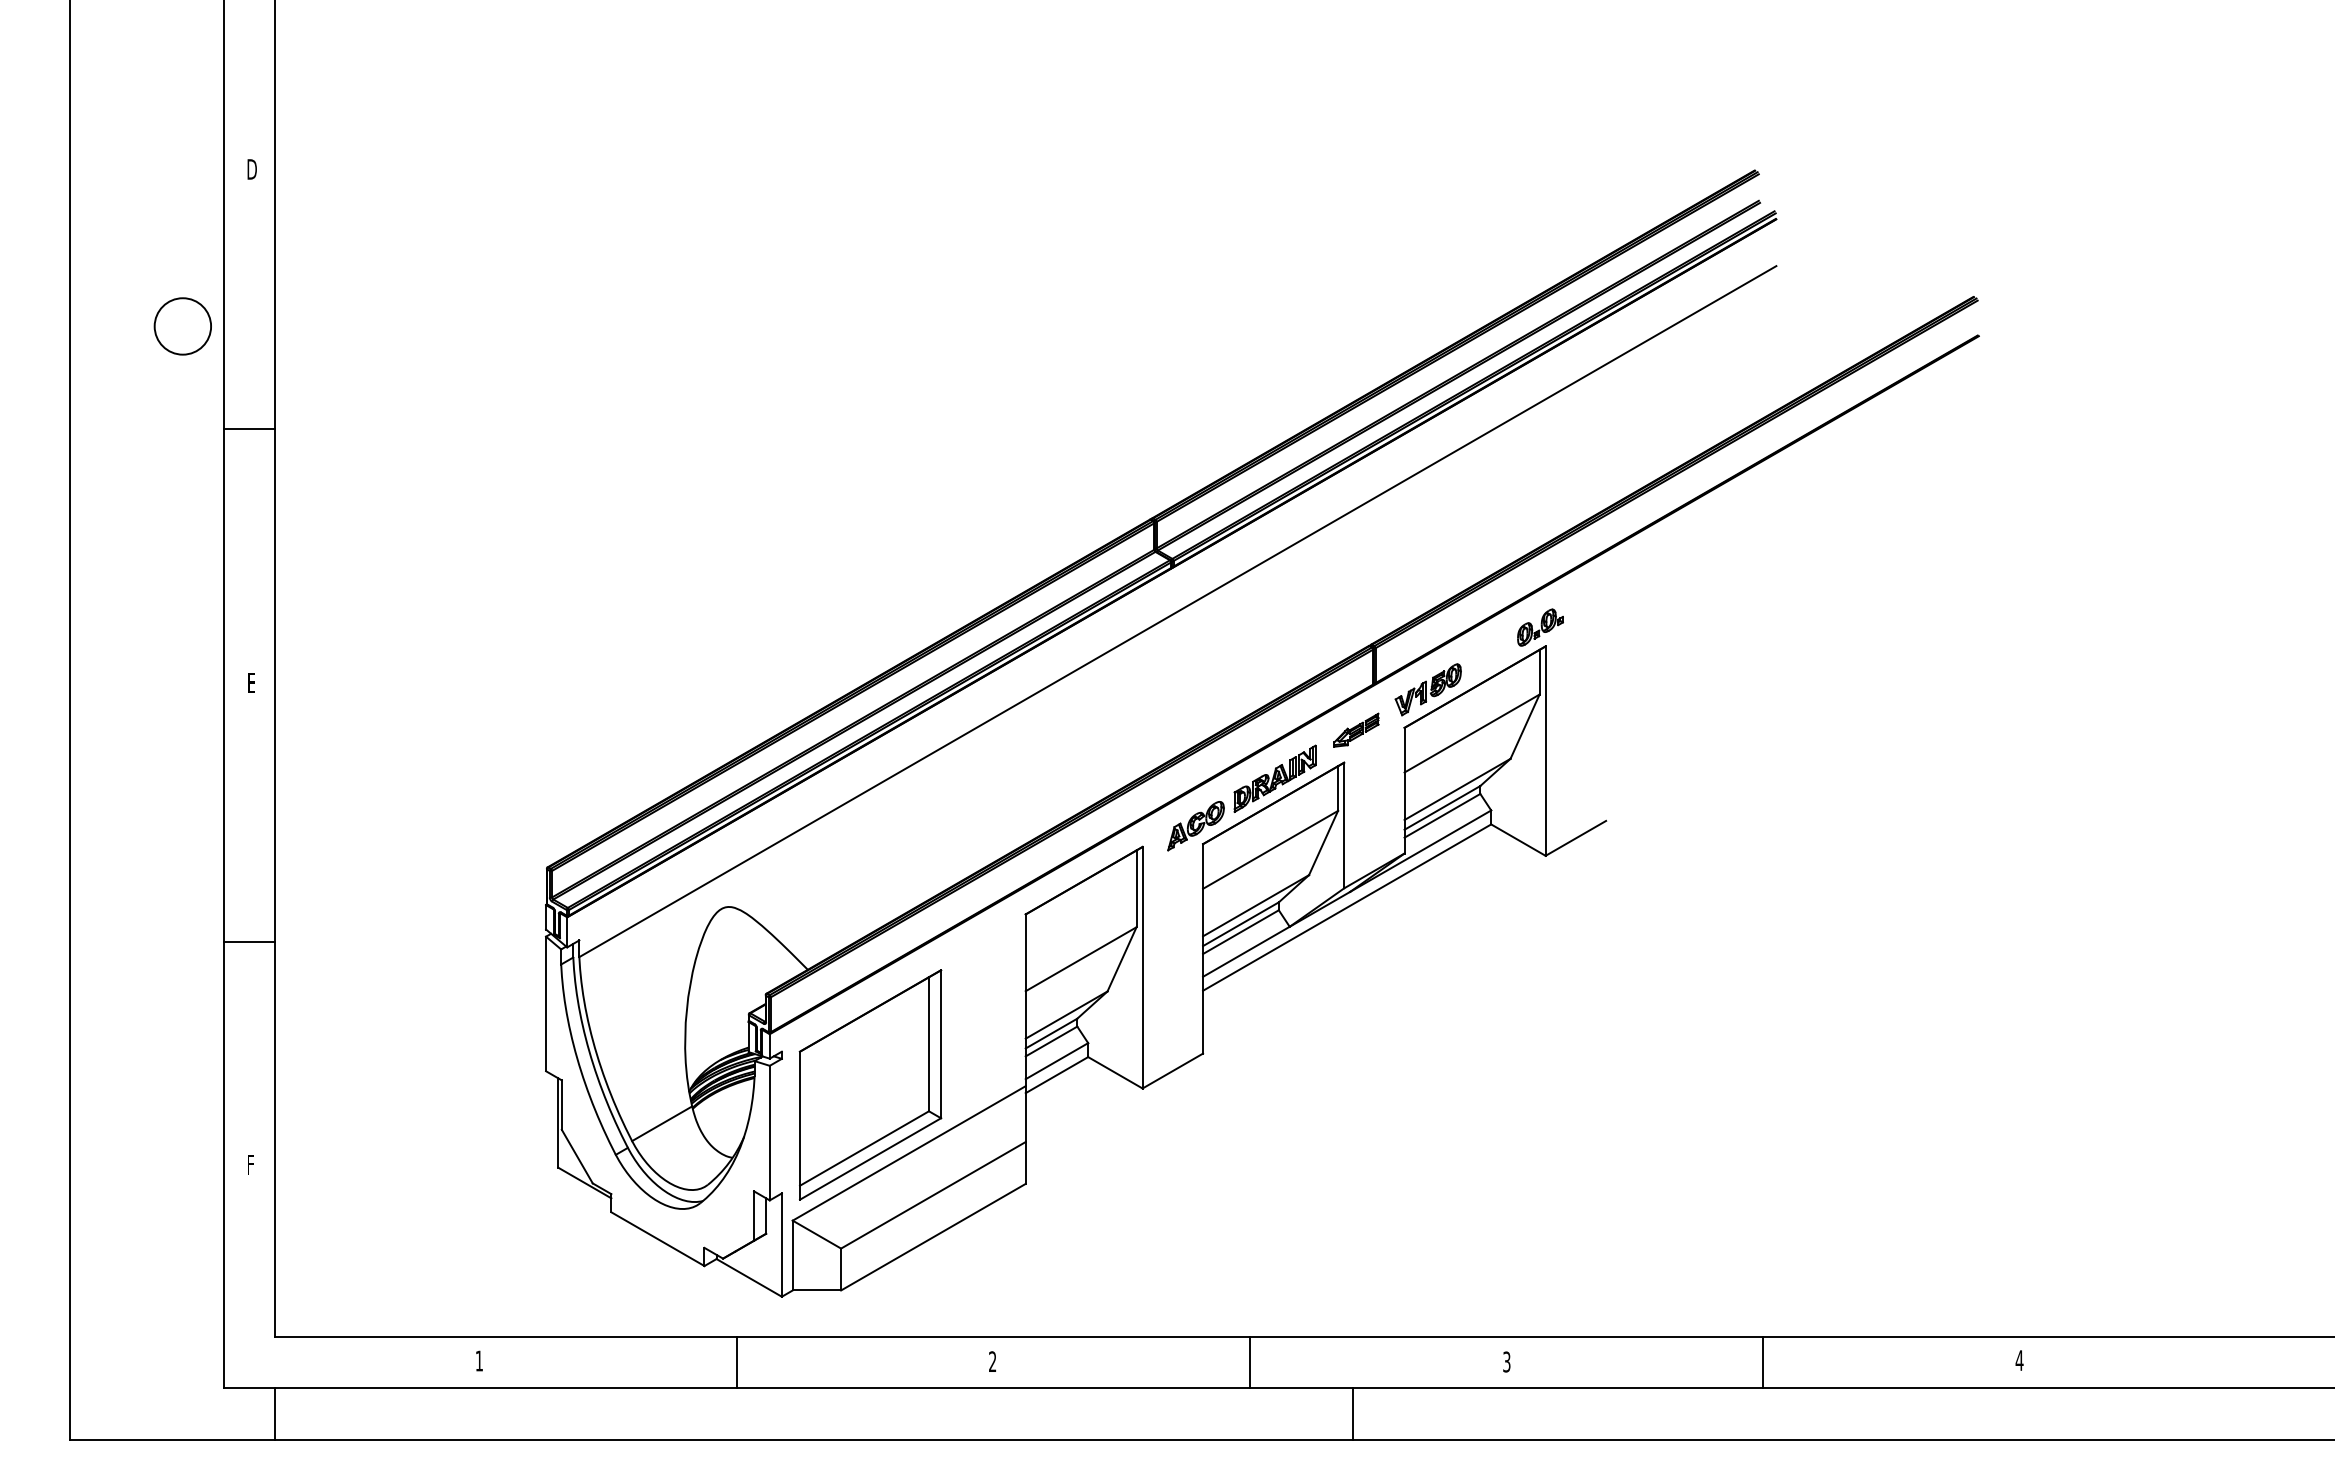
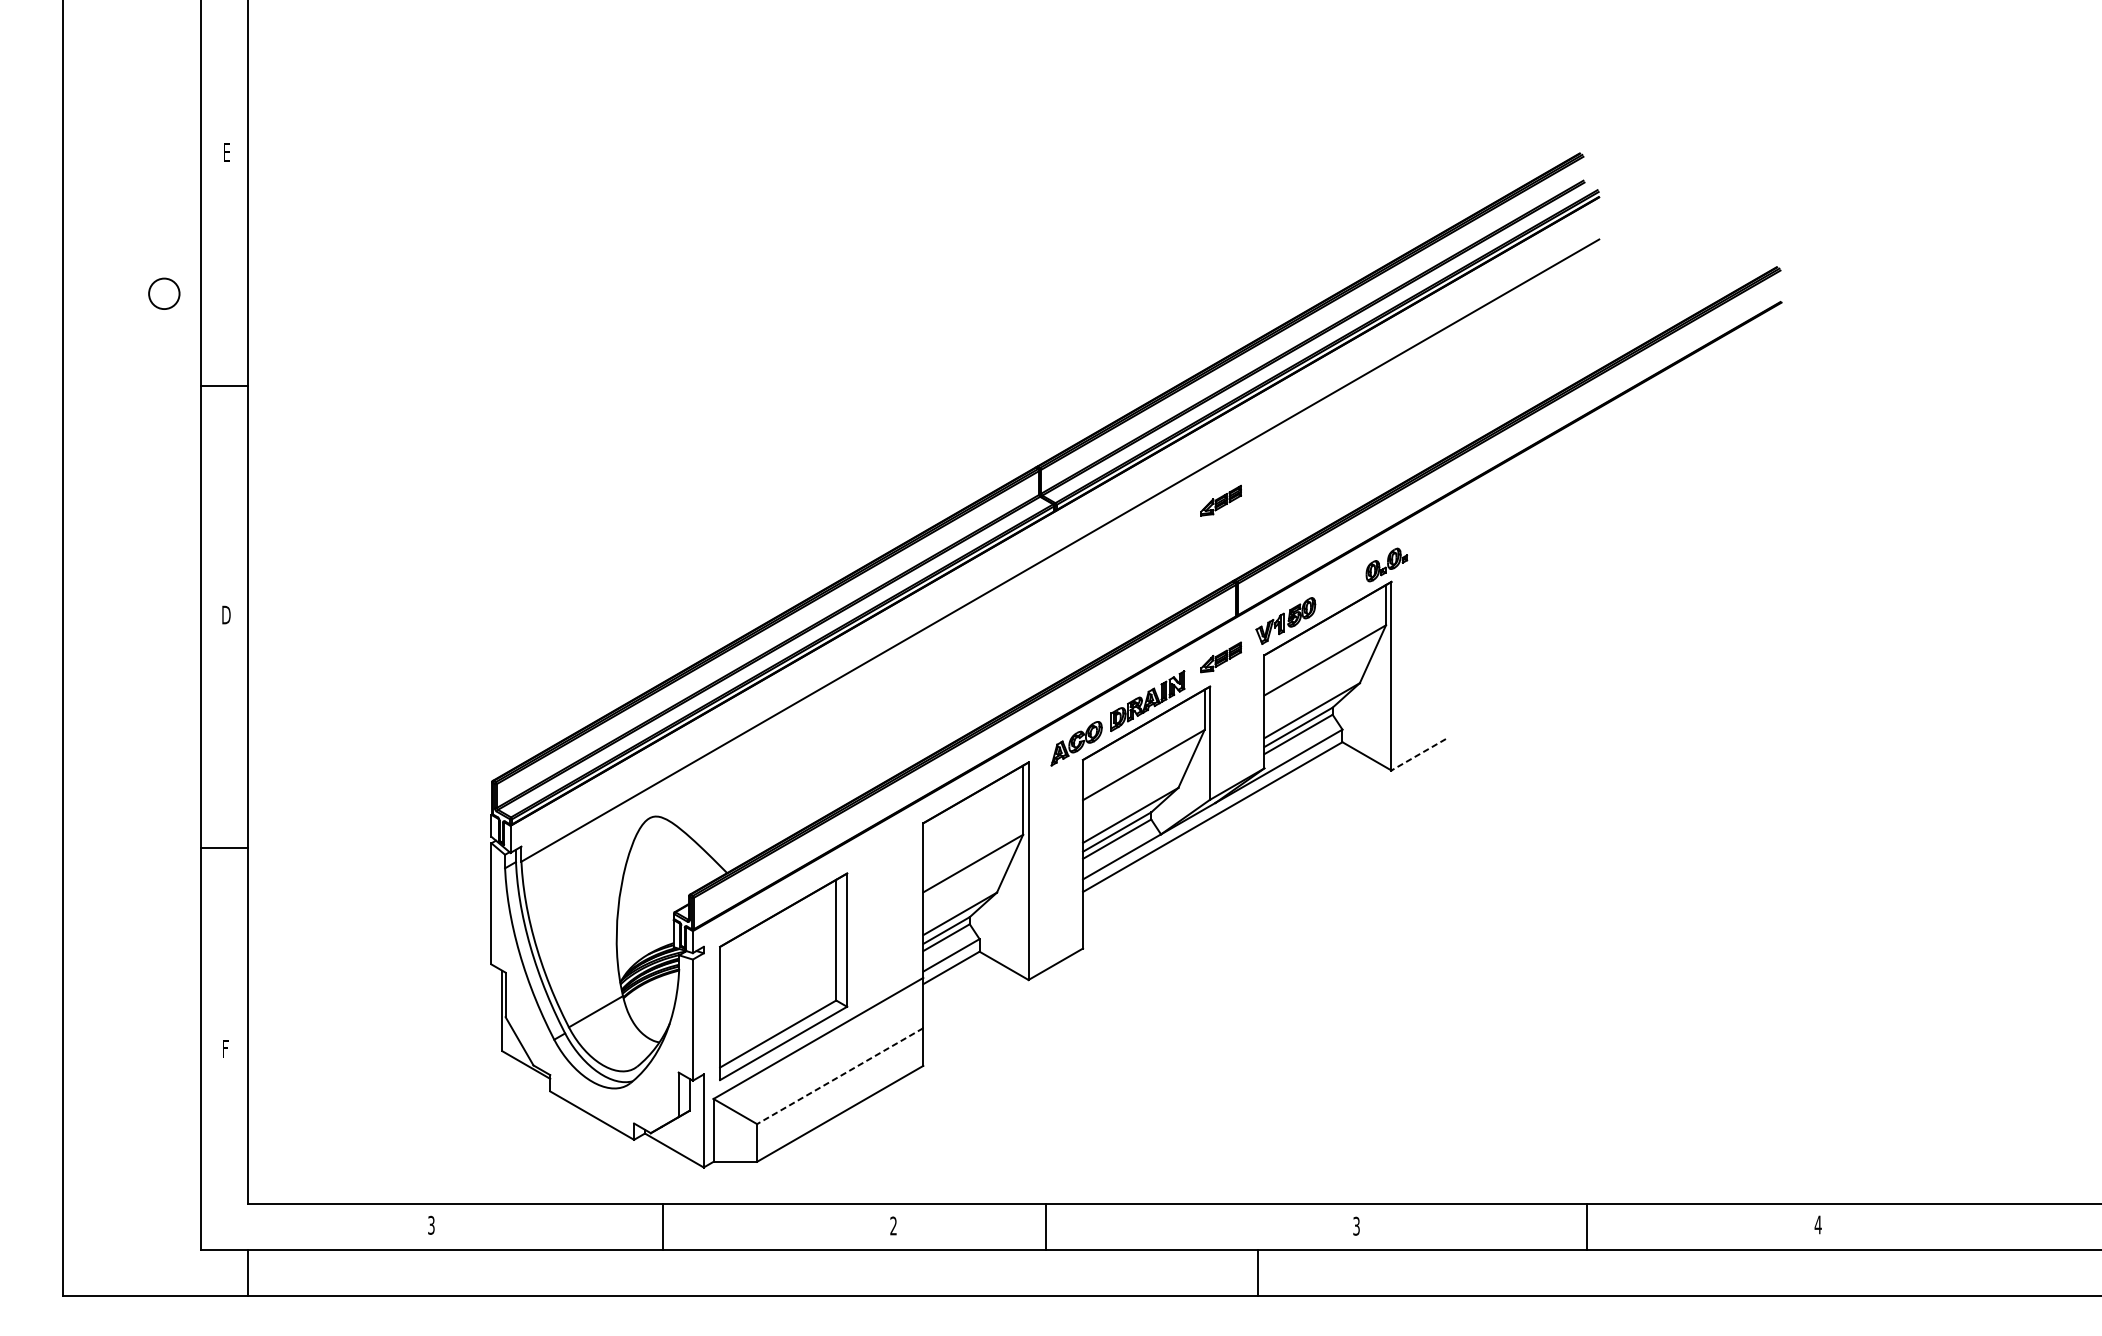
text: (251, 169) -> (226, 152), D -> E
circle: (182, 326) -> (164, 293), size x0.6
part: (1356, 555) -> (1221, 500), added
text: (251, 683) -> (226, 615), E -> D
line: (1575, 838) -> (1418, 754), solid -> dashed
line: (933, 1195) -> (840, 1076), solid -> dashed
text: (478, 1360) -> (430, 1224), 1 -> 3
line: (1249, 1362) -> (1045, 1226), moved
line: (1352, 1413) -> (1258, 1272), moved

